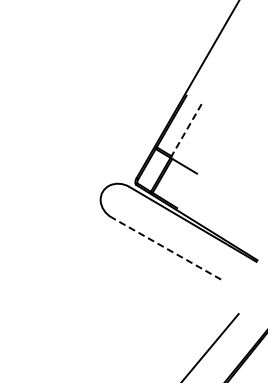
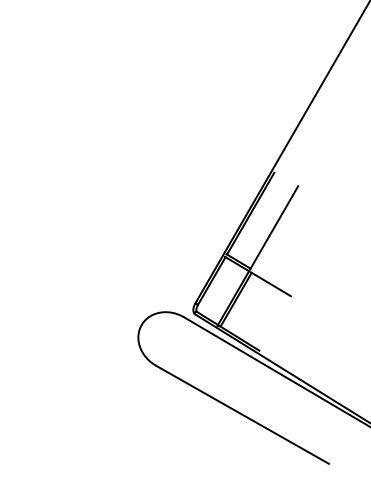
line: (186, 130) -> (274, 227), dashed -> solid
line: (166, 248) -> (242, 414), dashed -> solid

